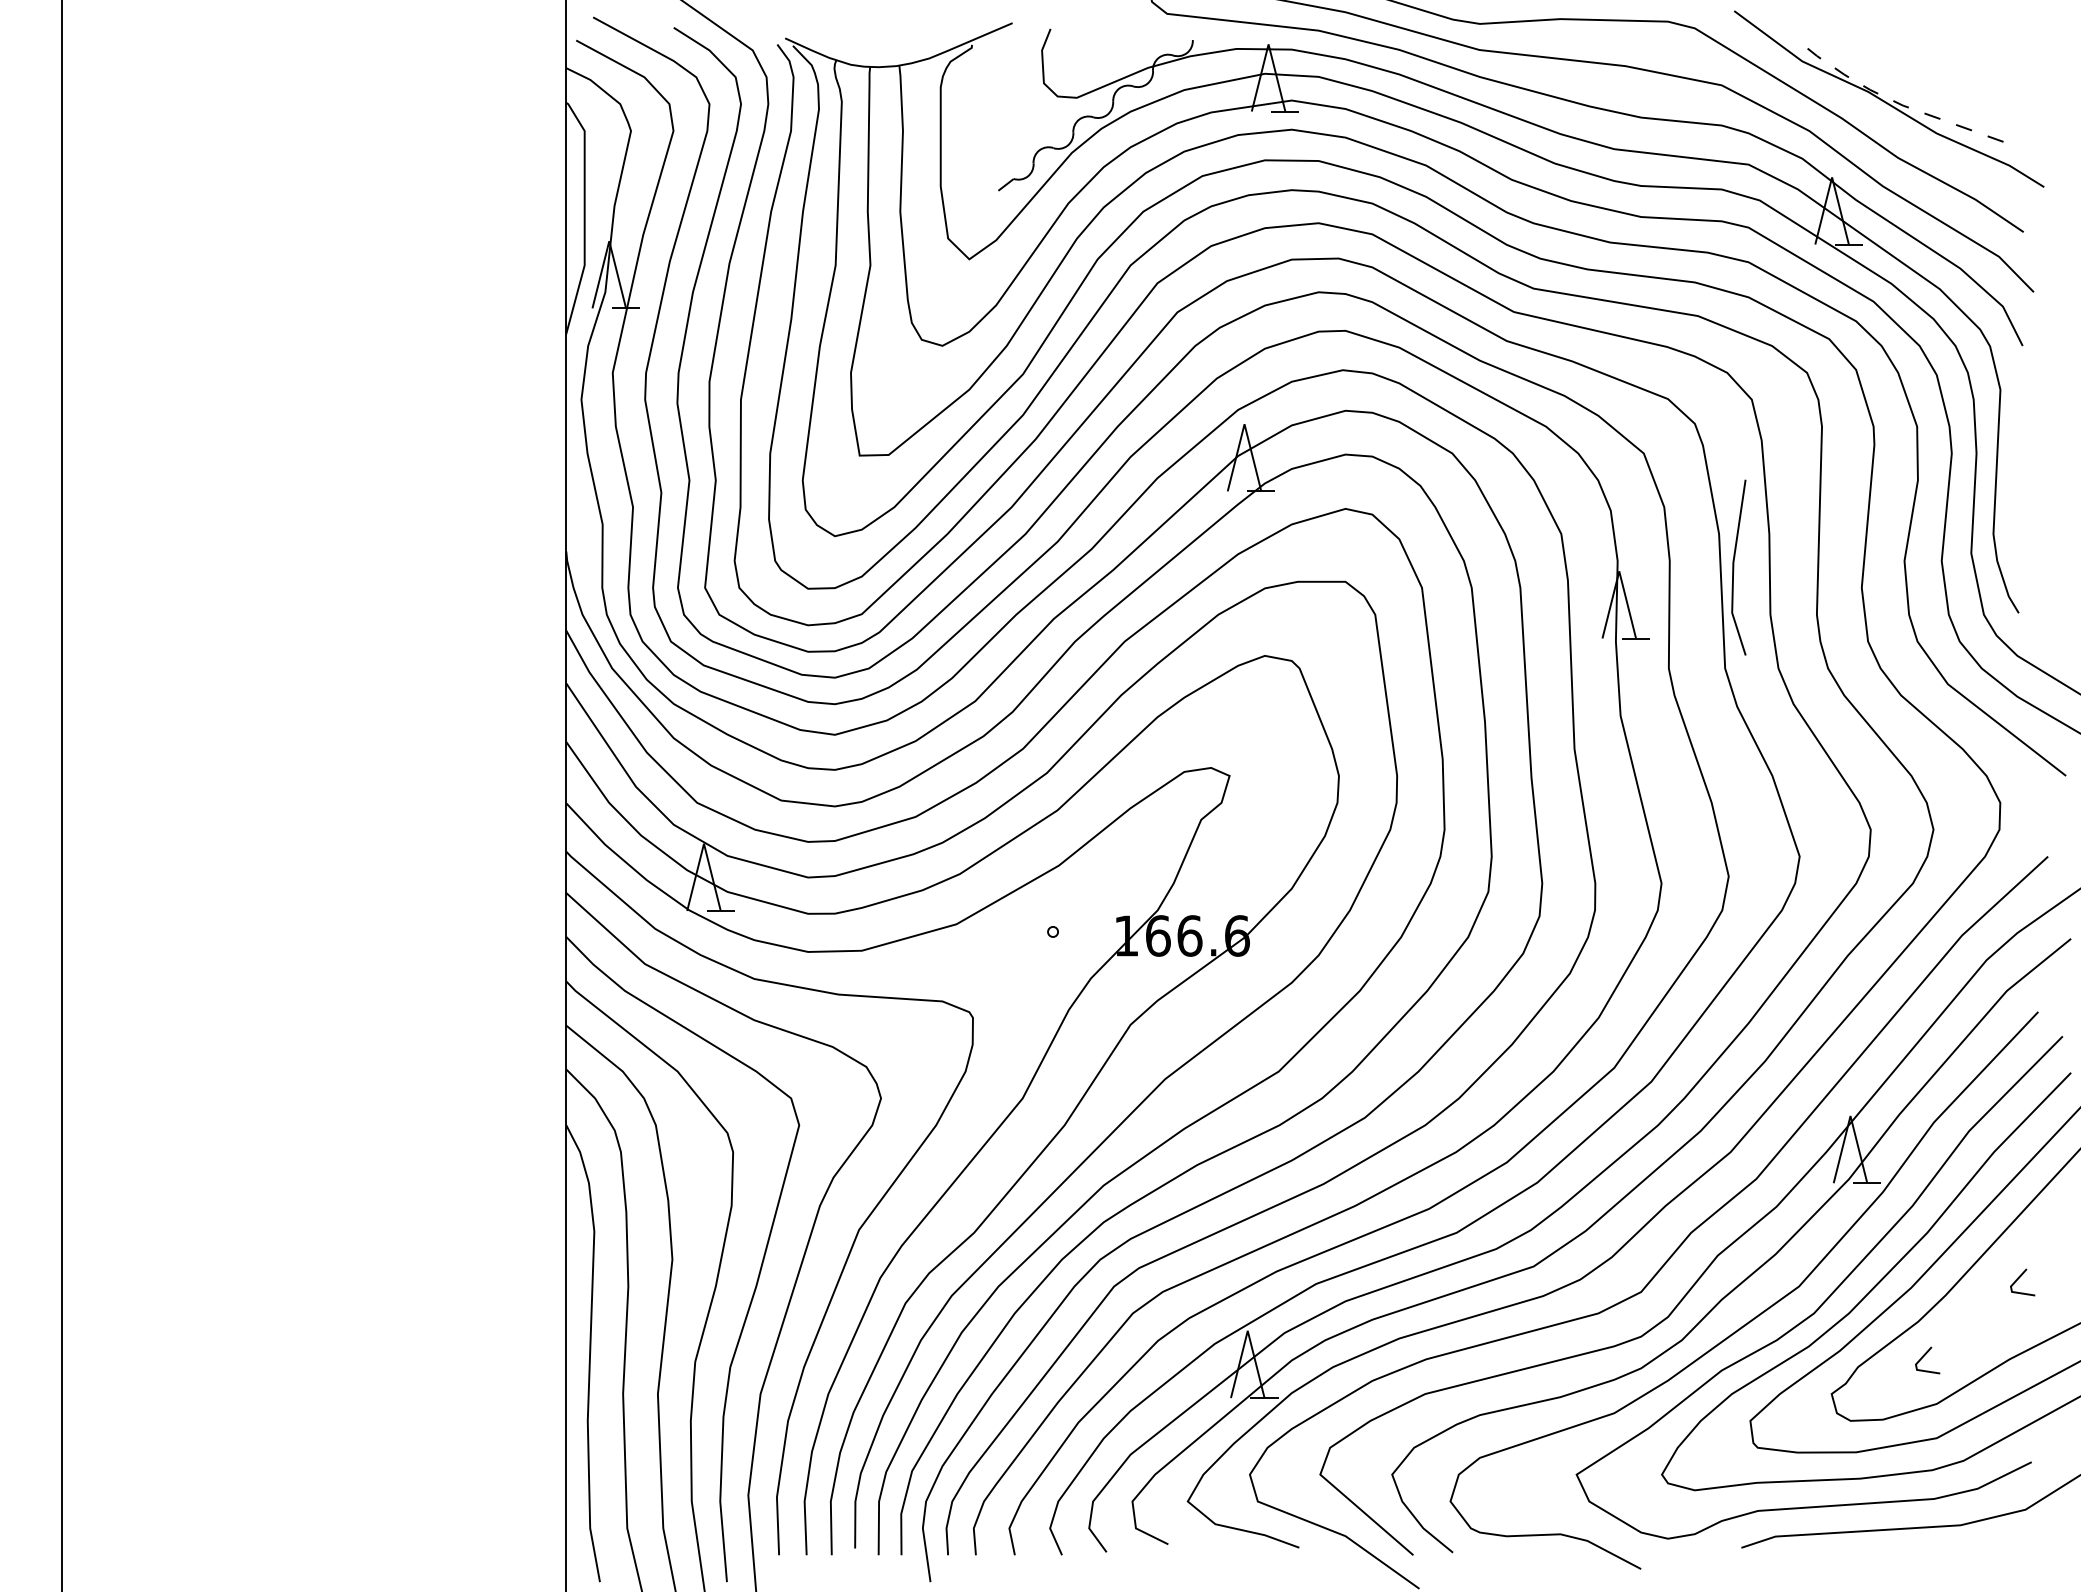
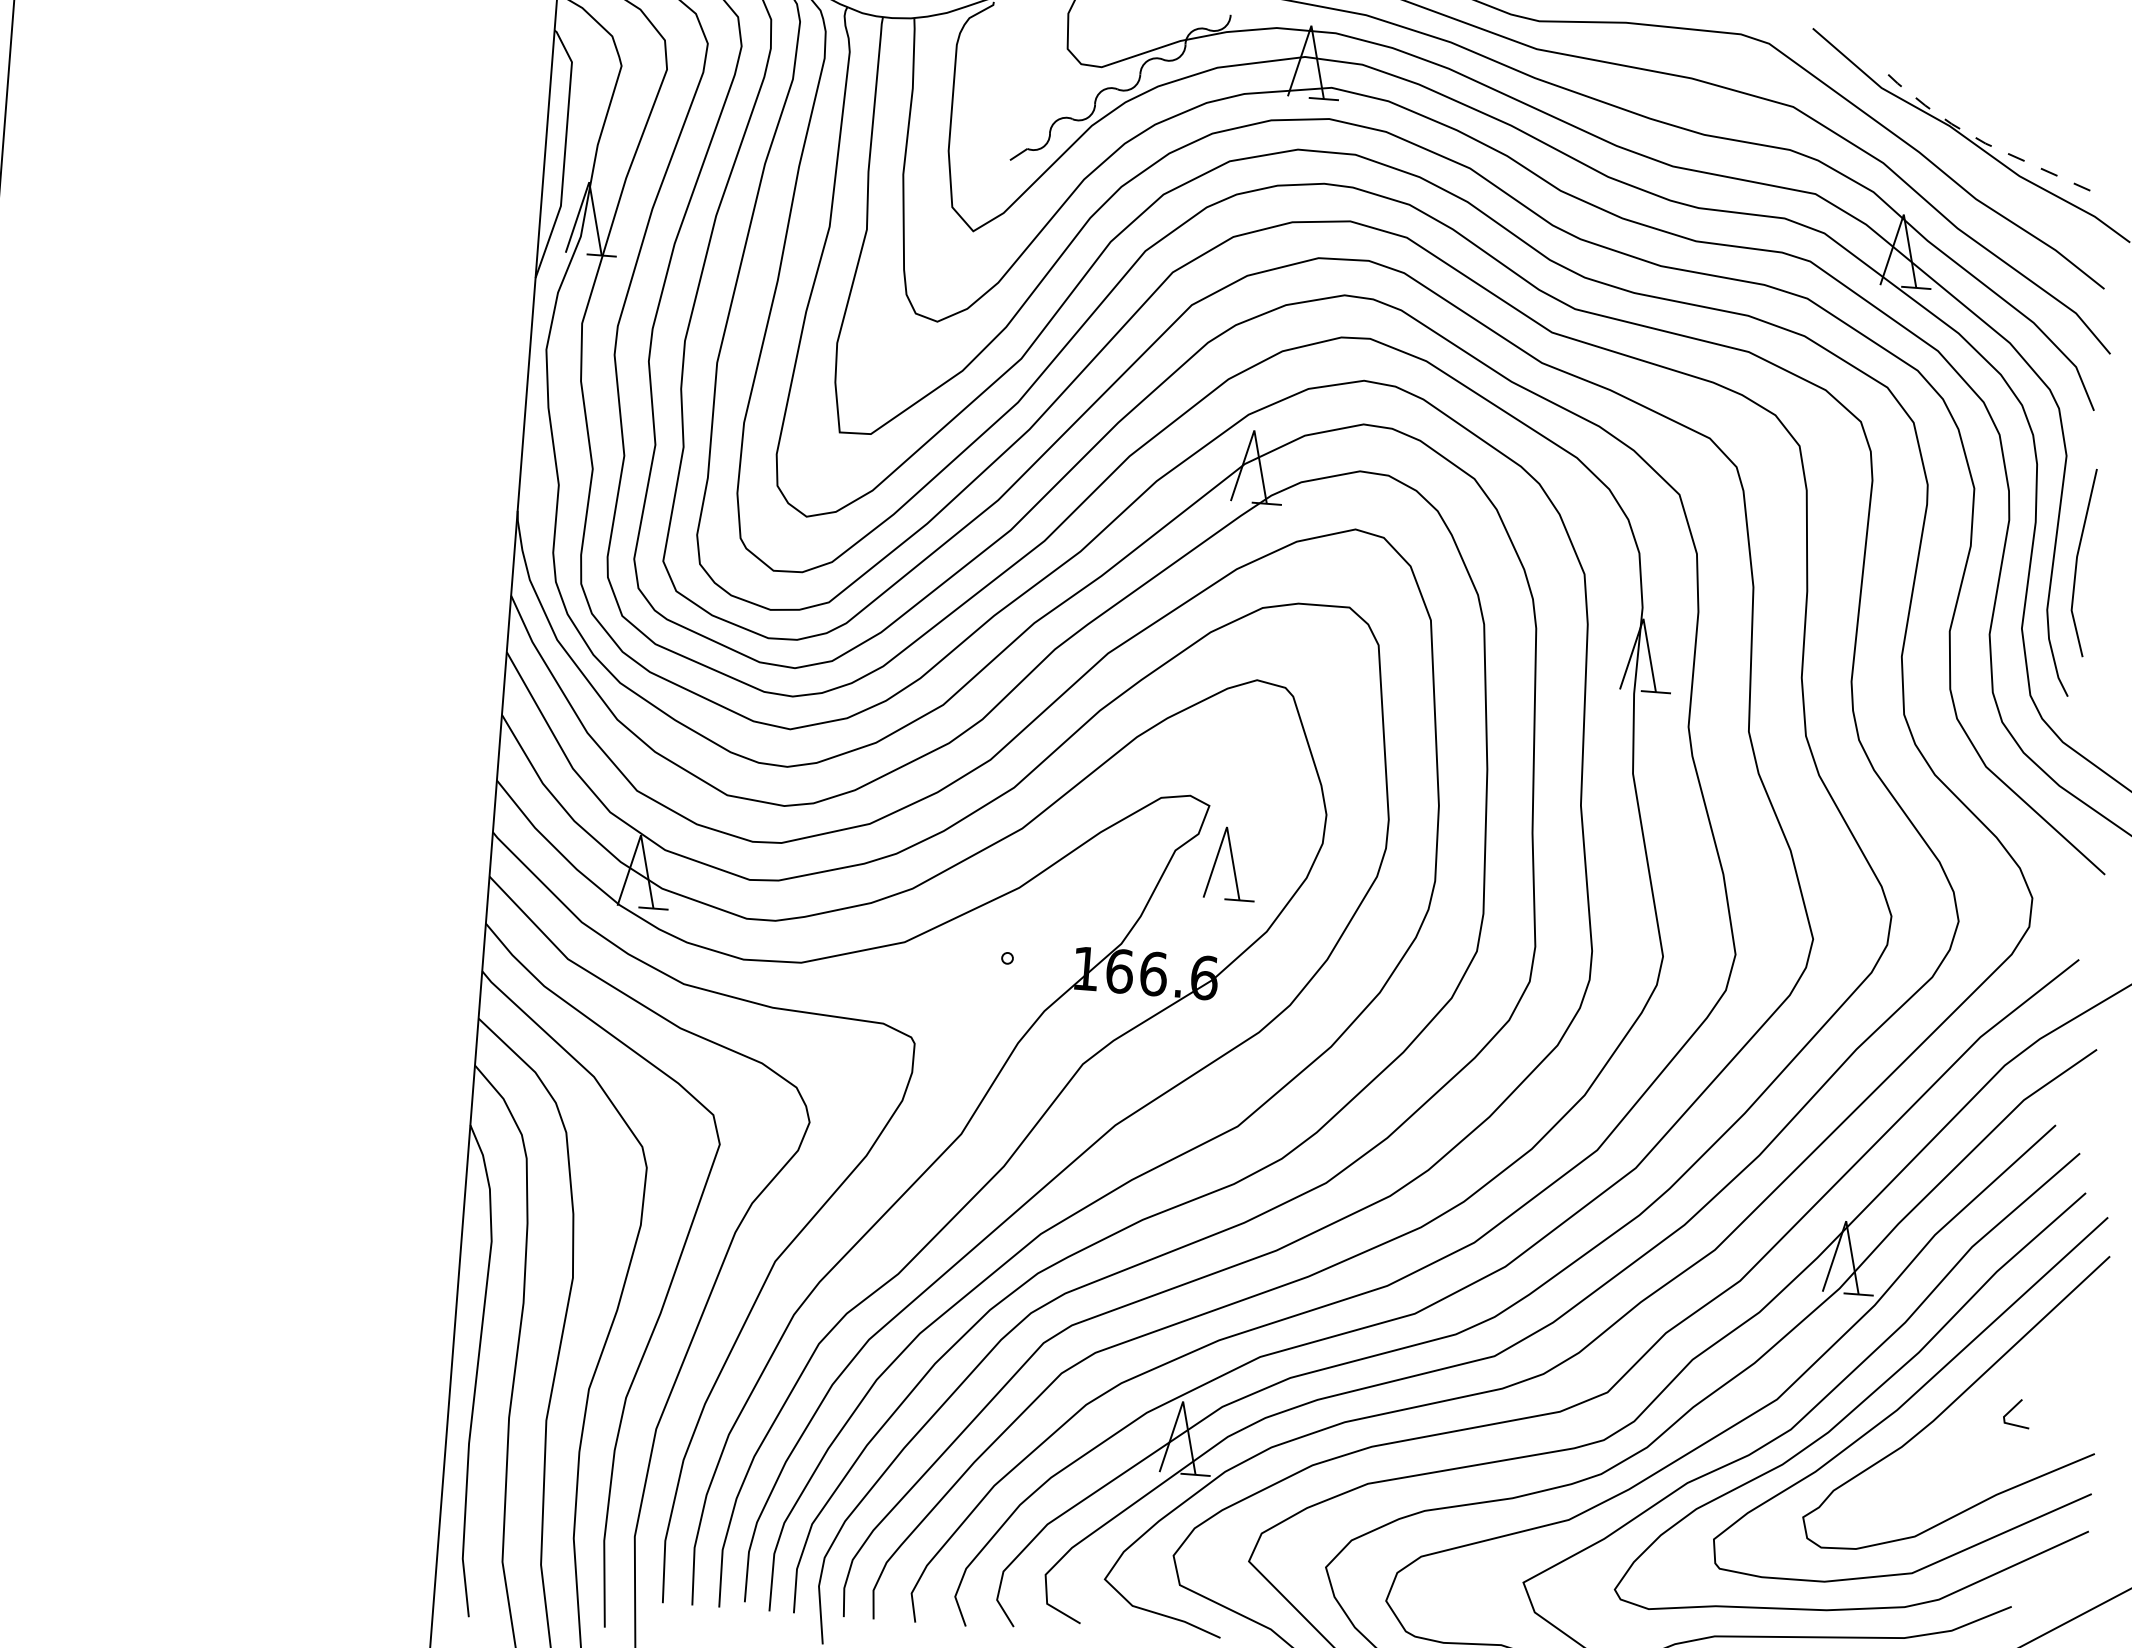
line: (1734, 567) -> (2077, 562), moved
part: (1253, 828) -> (1230, 864), added
line: (1924, 1356) -> (1905, 1484), removed

